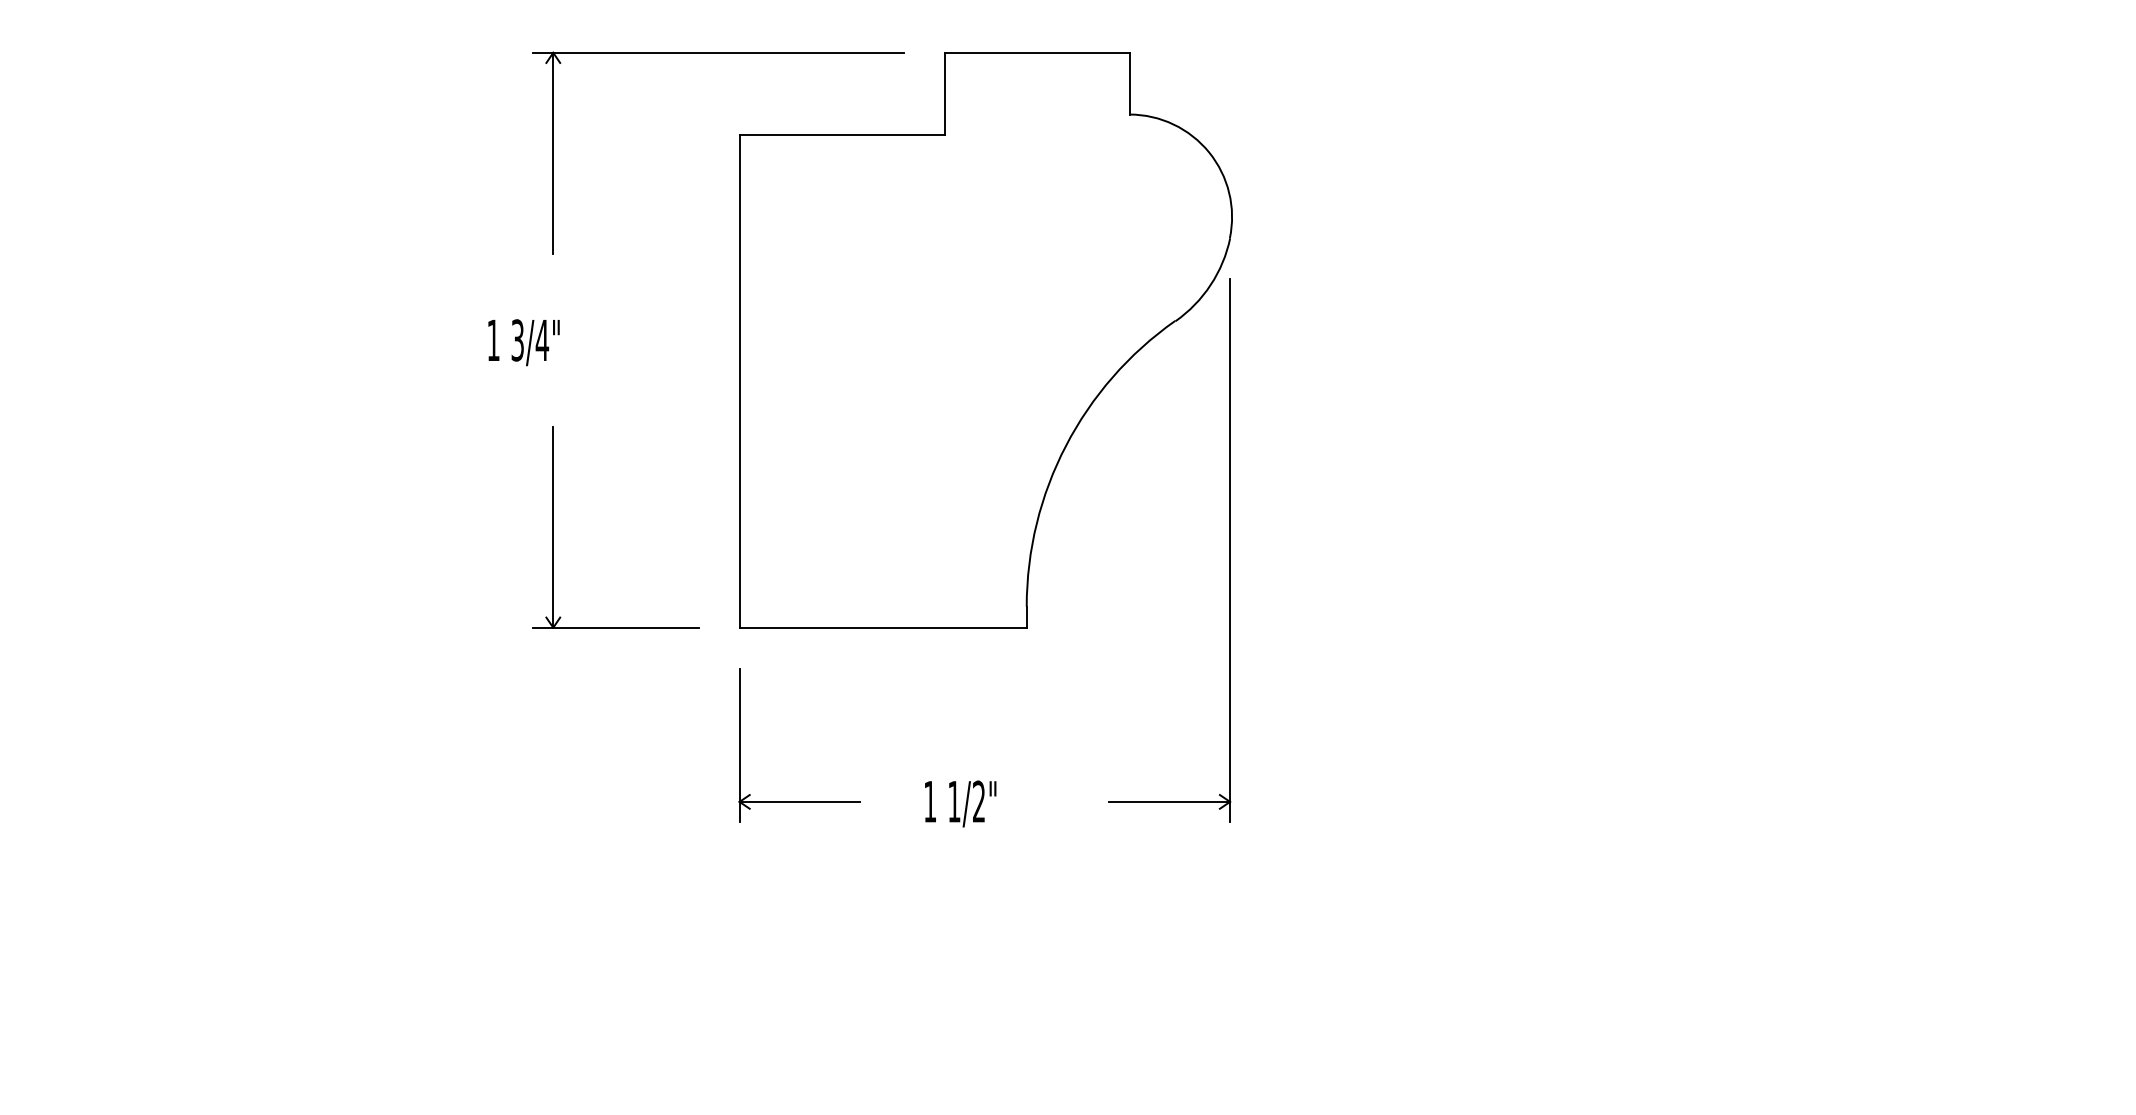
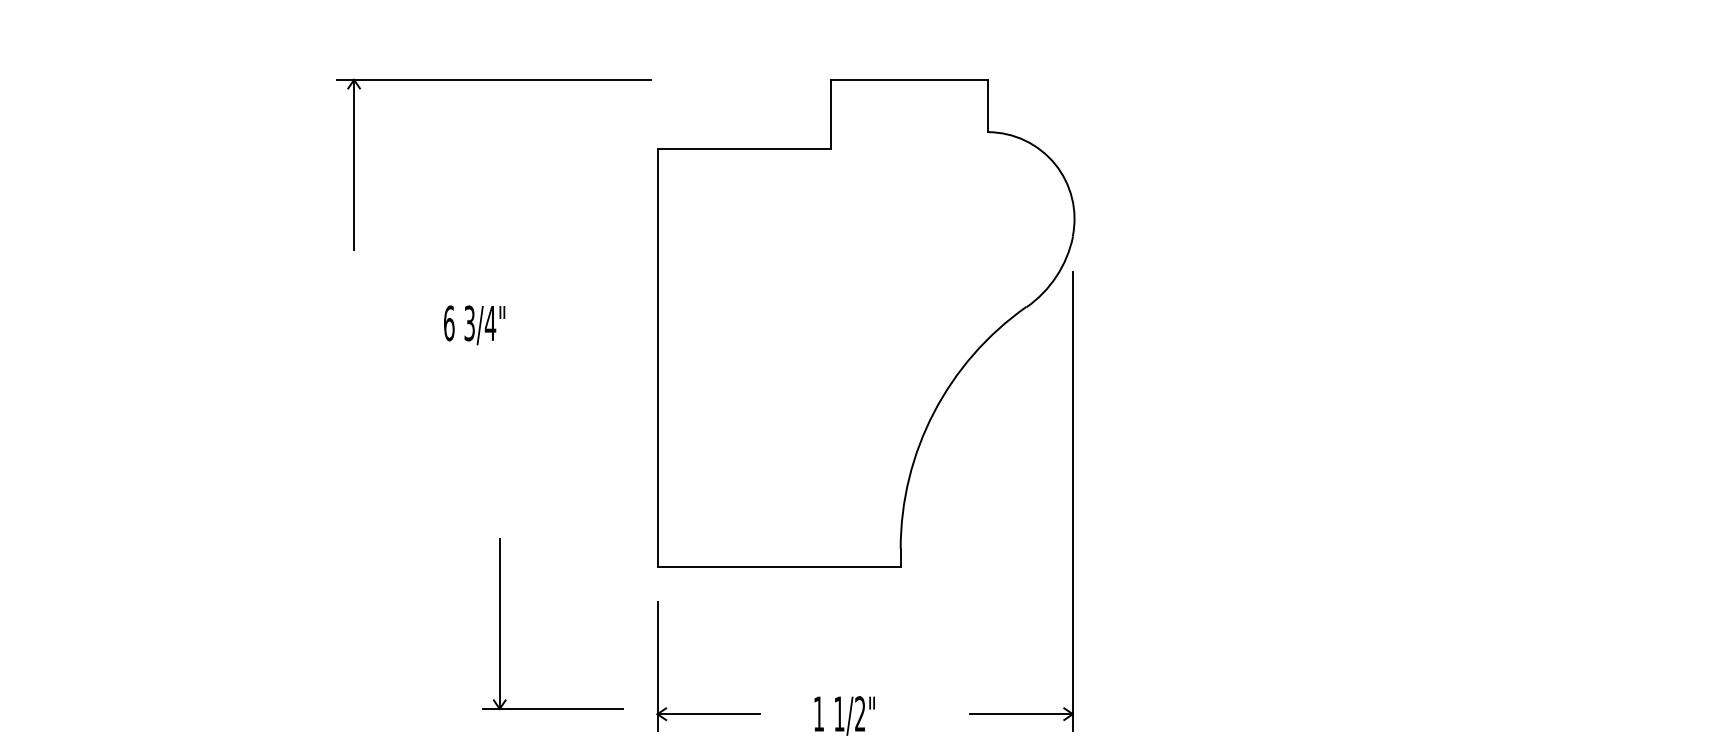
part: (718, 53) -> (494, 80), moved
text: (493, 340) -> (449, 323), 1 -> 6
part: (553, 527) -> (499, 624), moved

